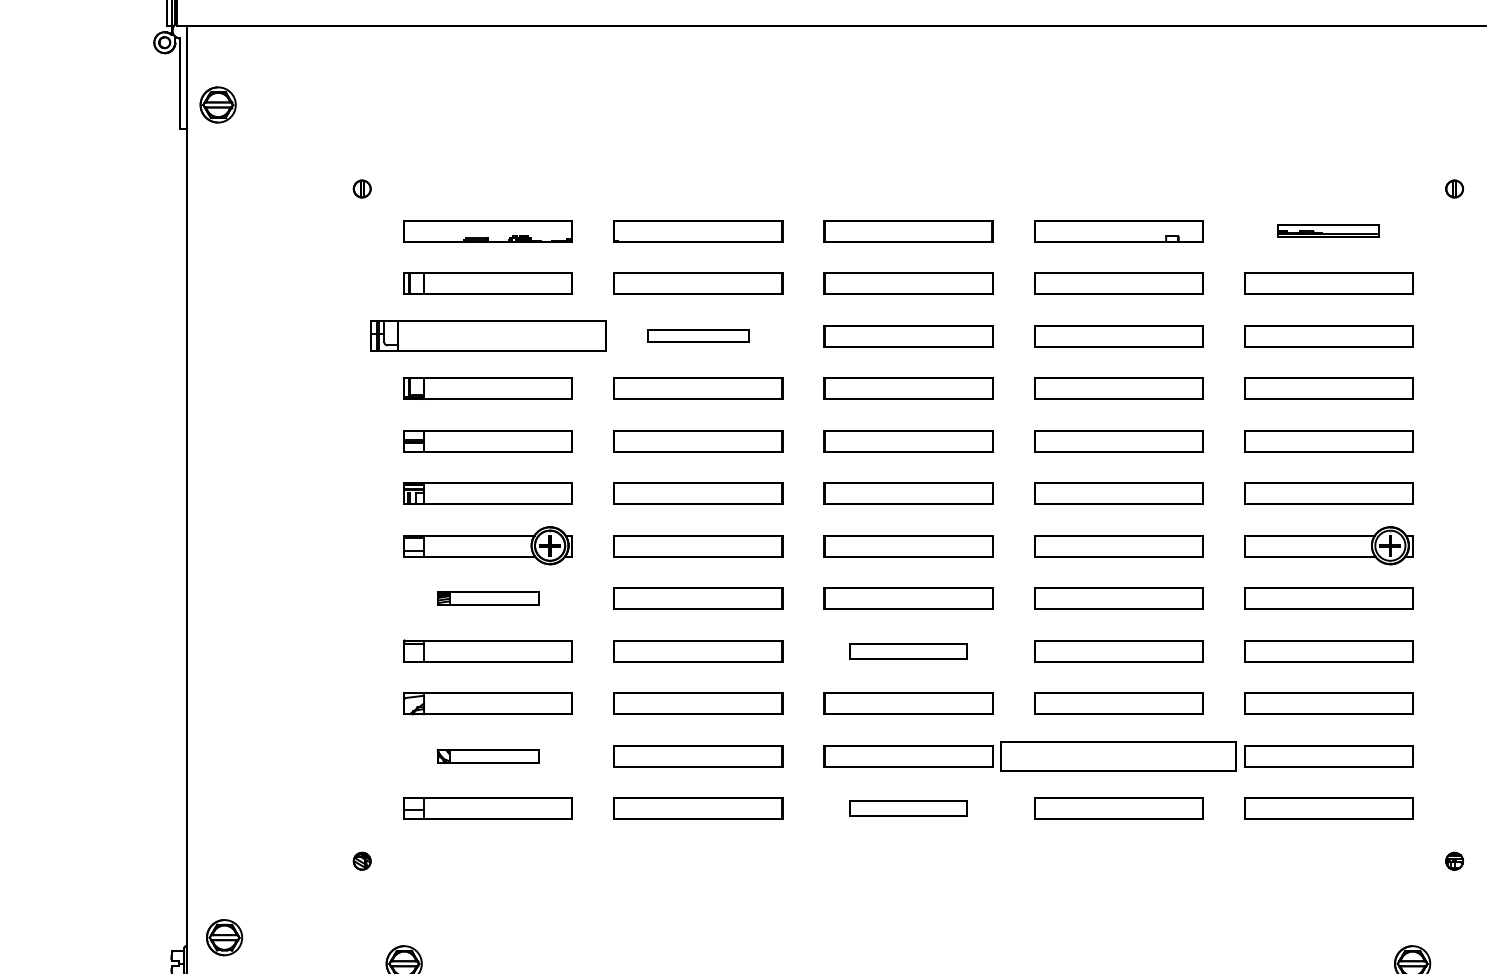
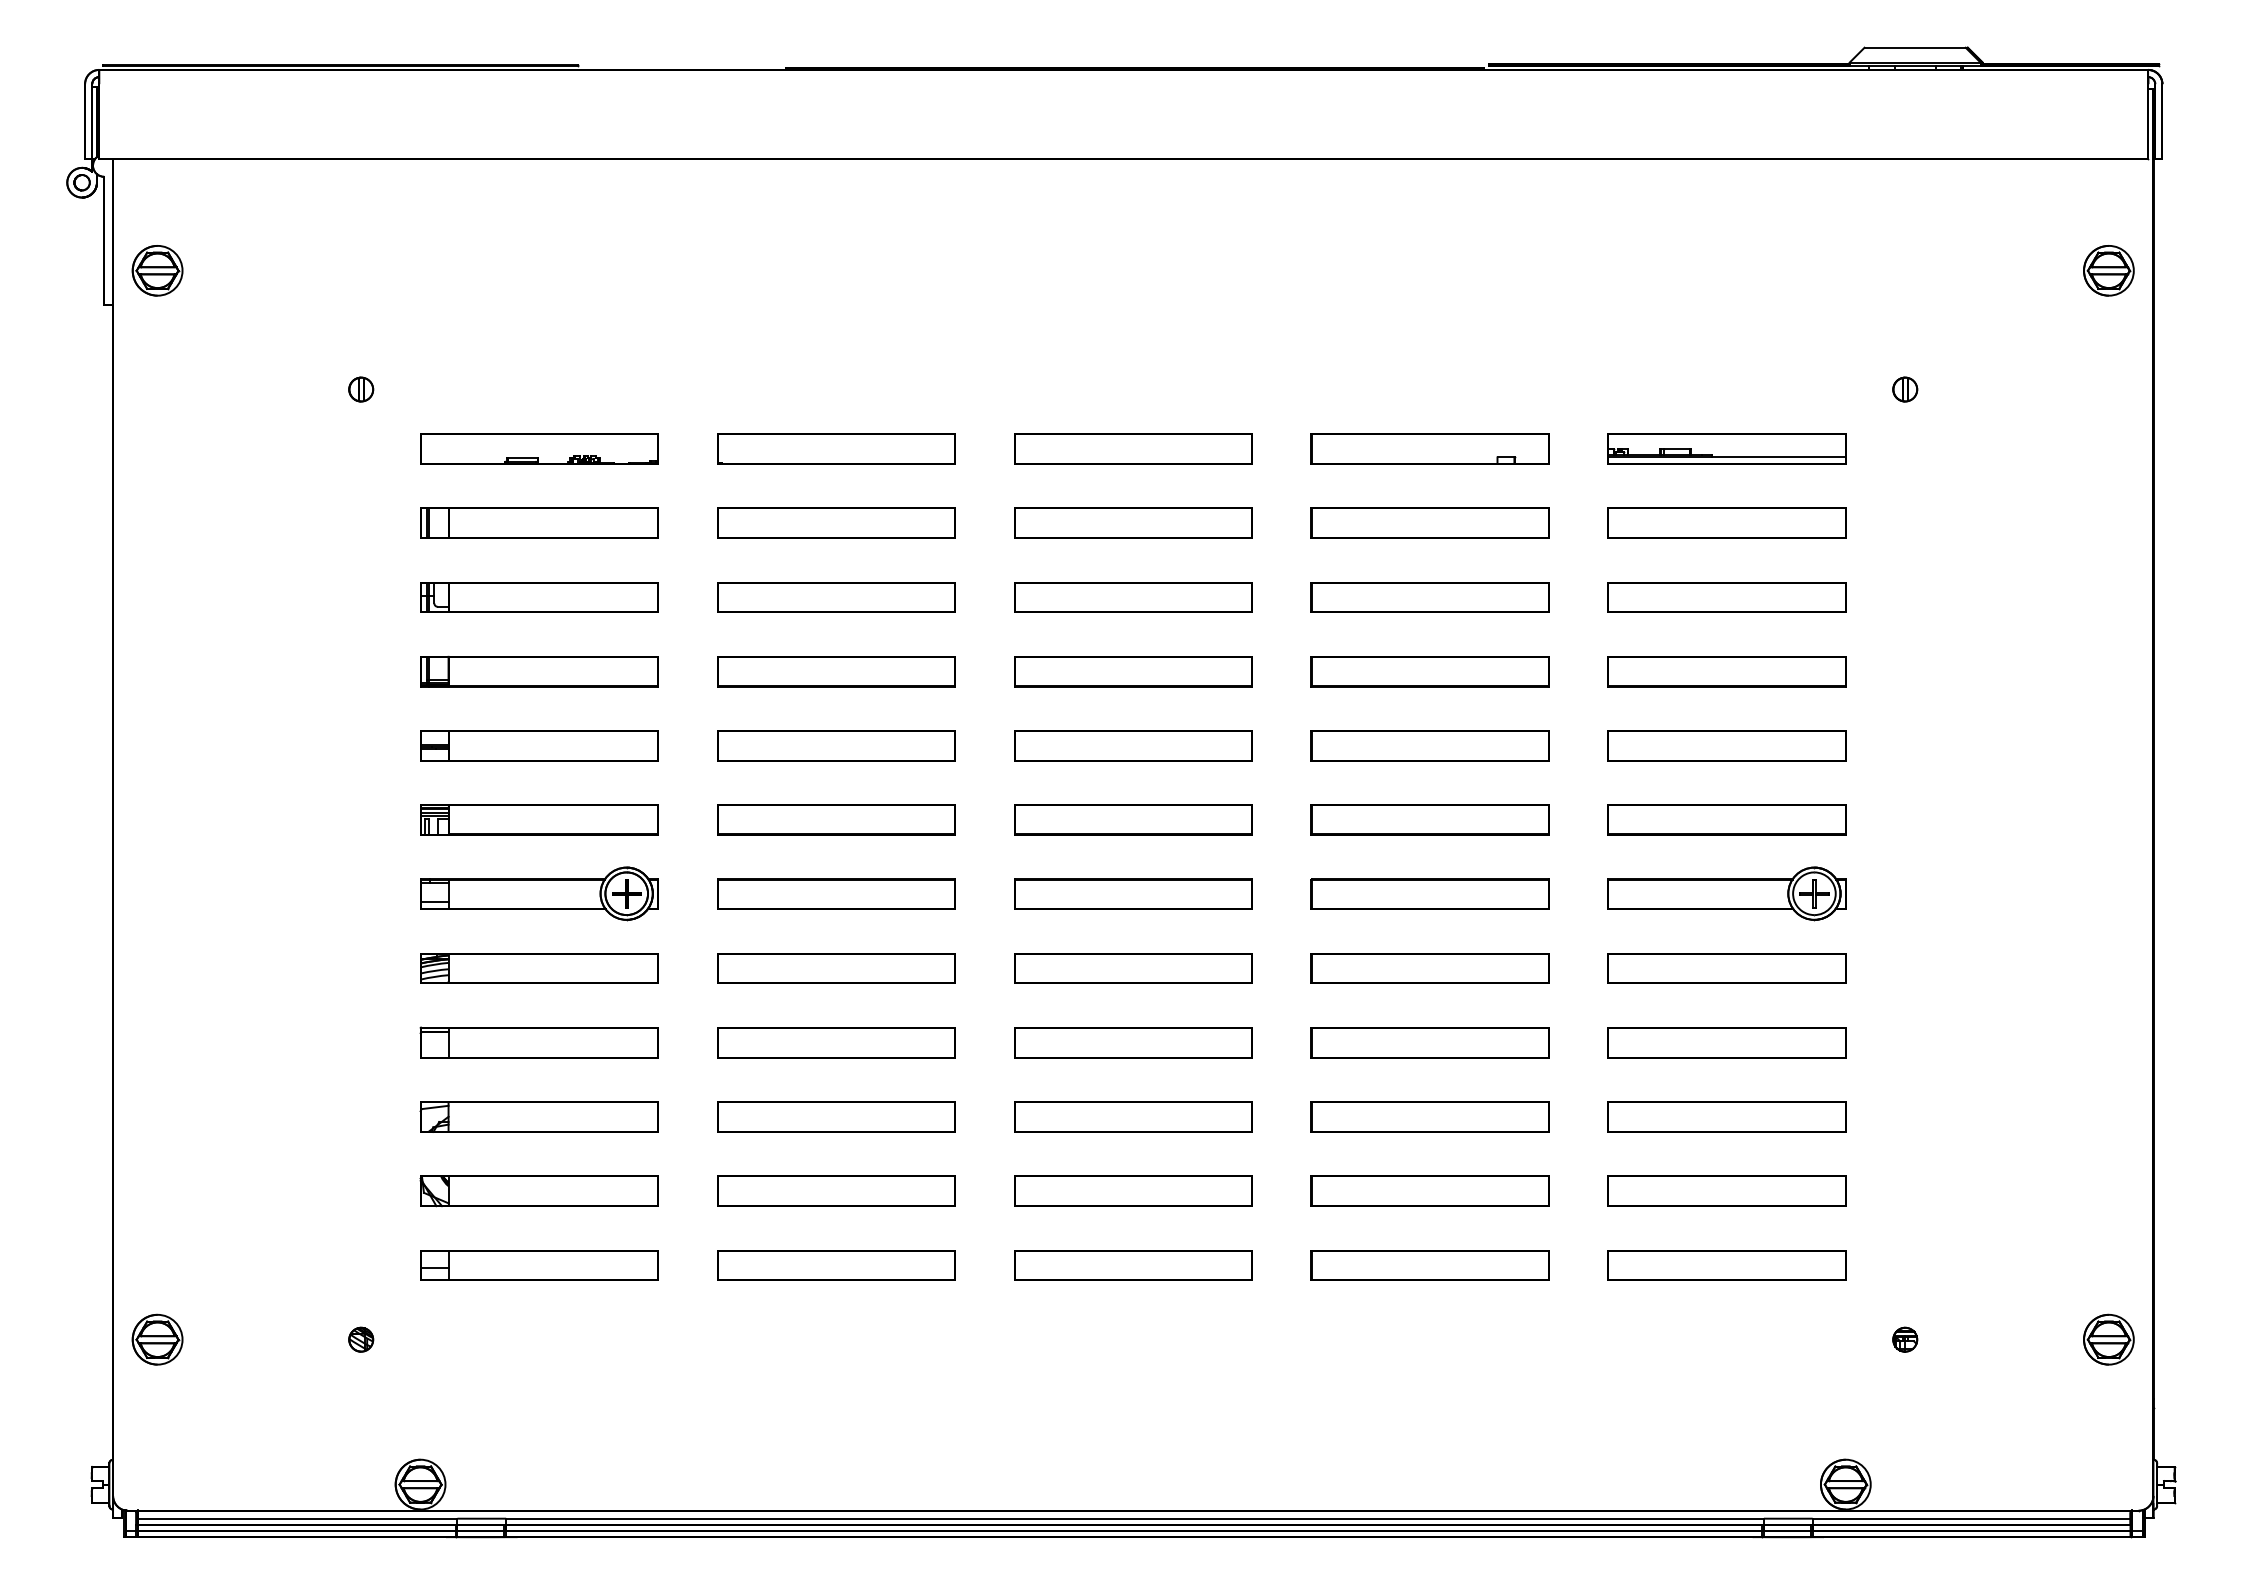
part: (1328, 230) -> (1726, 448), size x1.67
part: (488, 336) -> (539, 597), size x0.71
part: (698, 336) -> (836, 597), size x1.67
part: (488, 598) -> (539, 968), size x1.67
part: (908, 650) -> (1133, 1042), size x1.43
part: (1118, 755) -> (1429, 1190), size x0.71
part: (487, 756) -> (538, 1191), size x1.67
part: (908, 808) -> (1133, 1265), size x1.43
part: (224, 937) -> (157, 1339), moved

